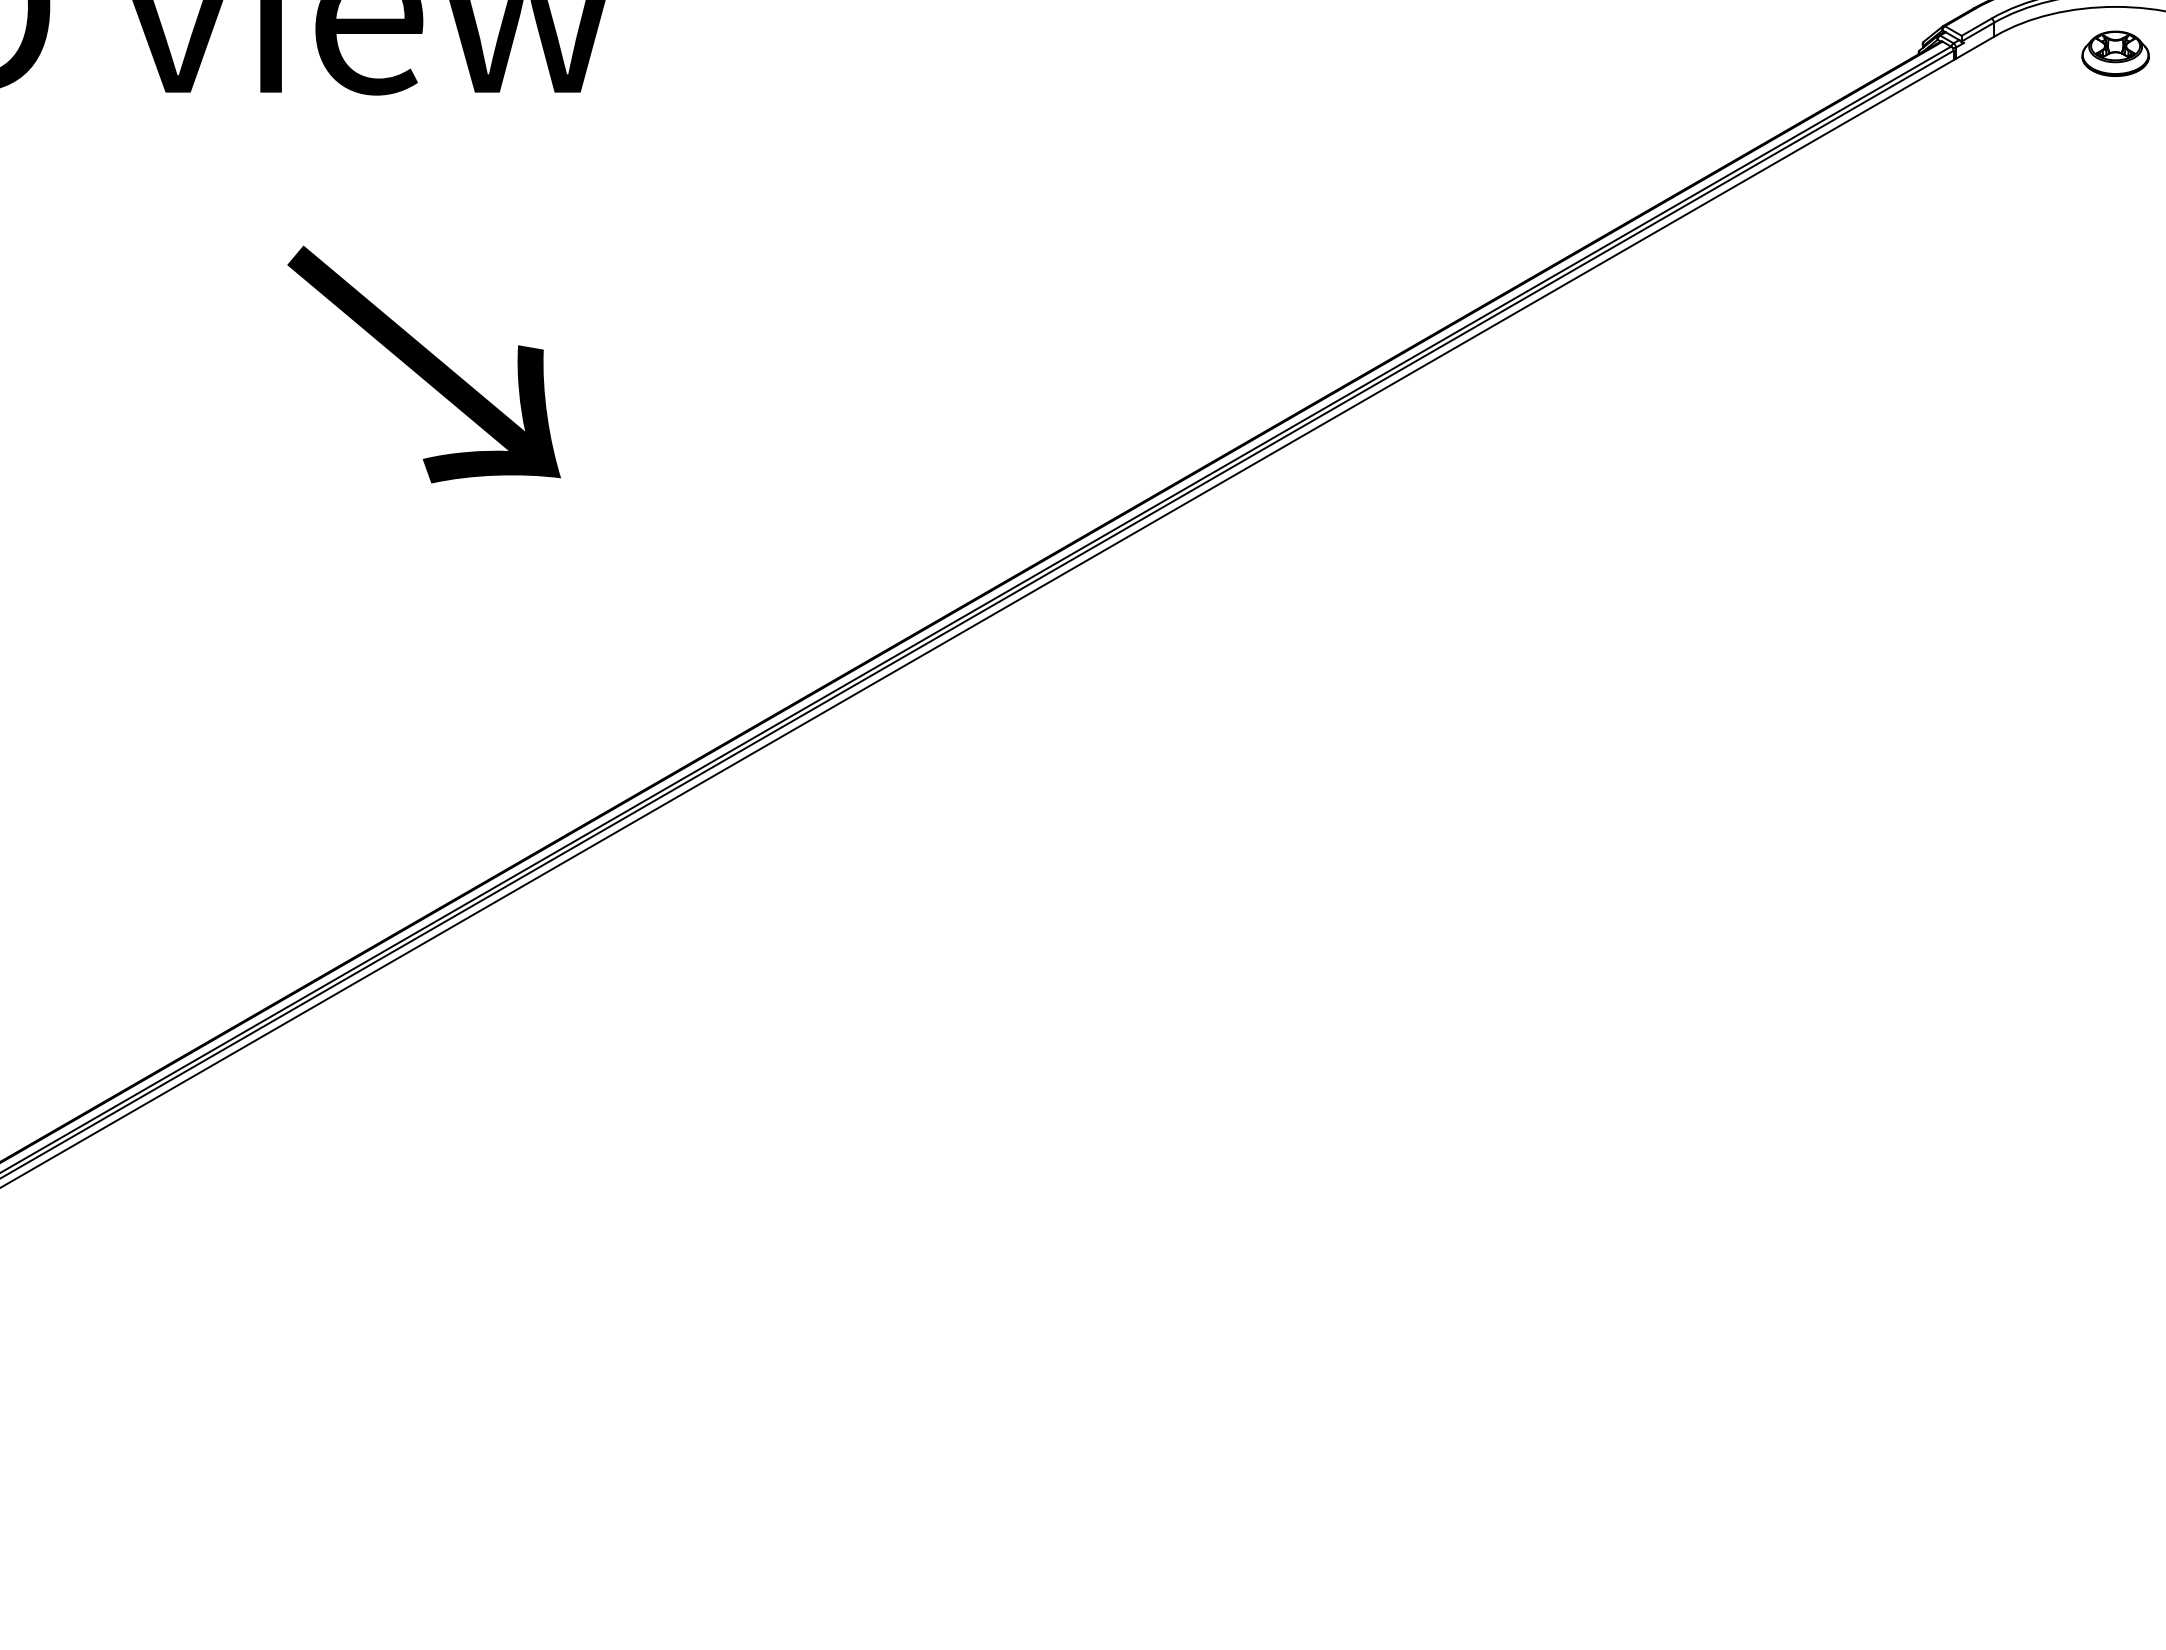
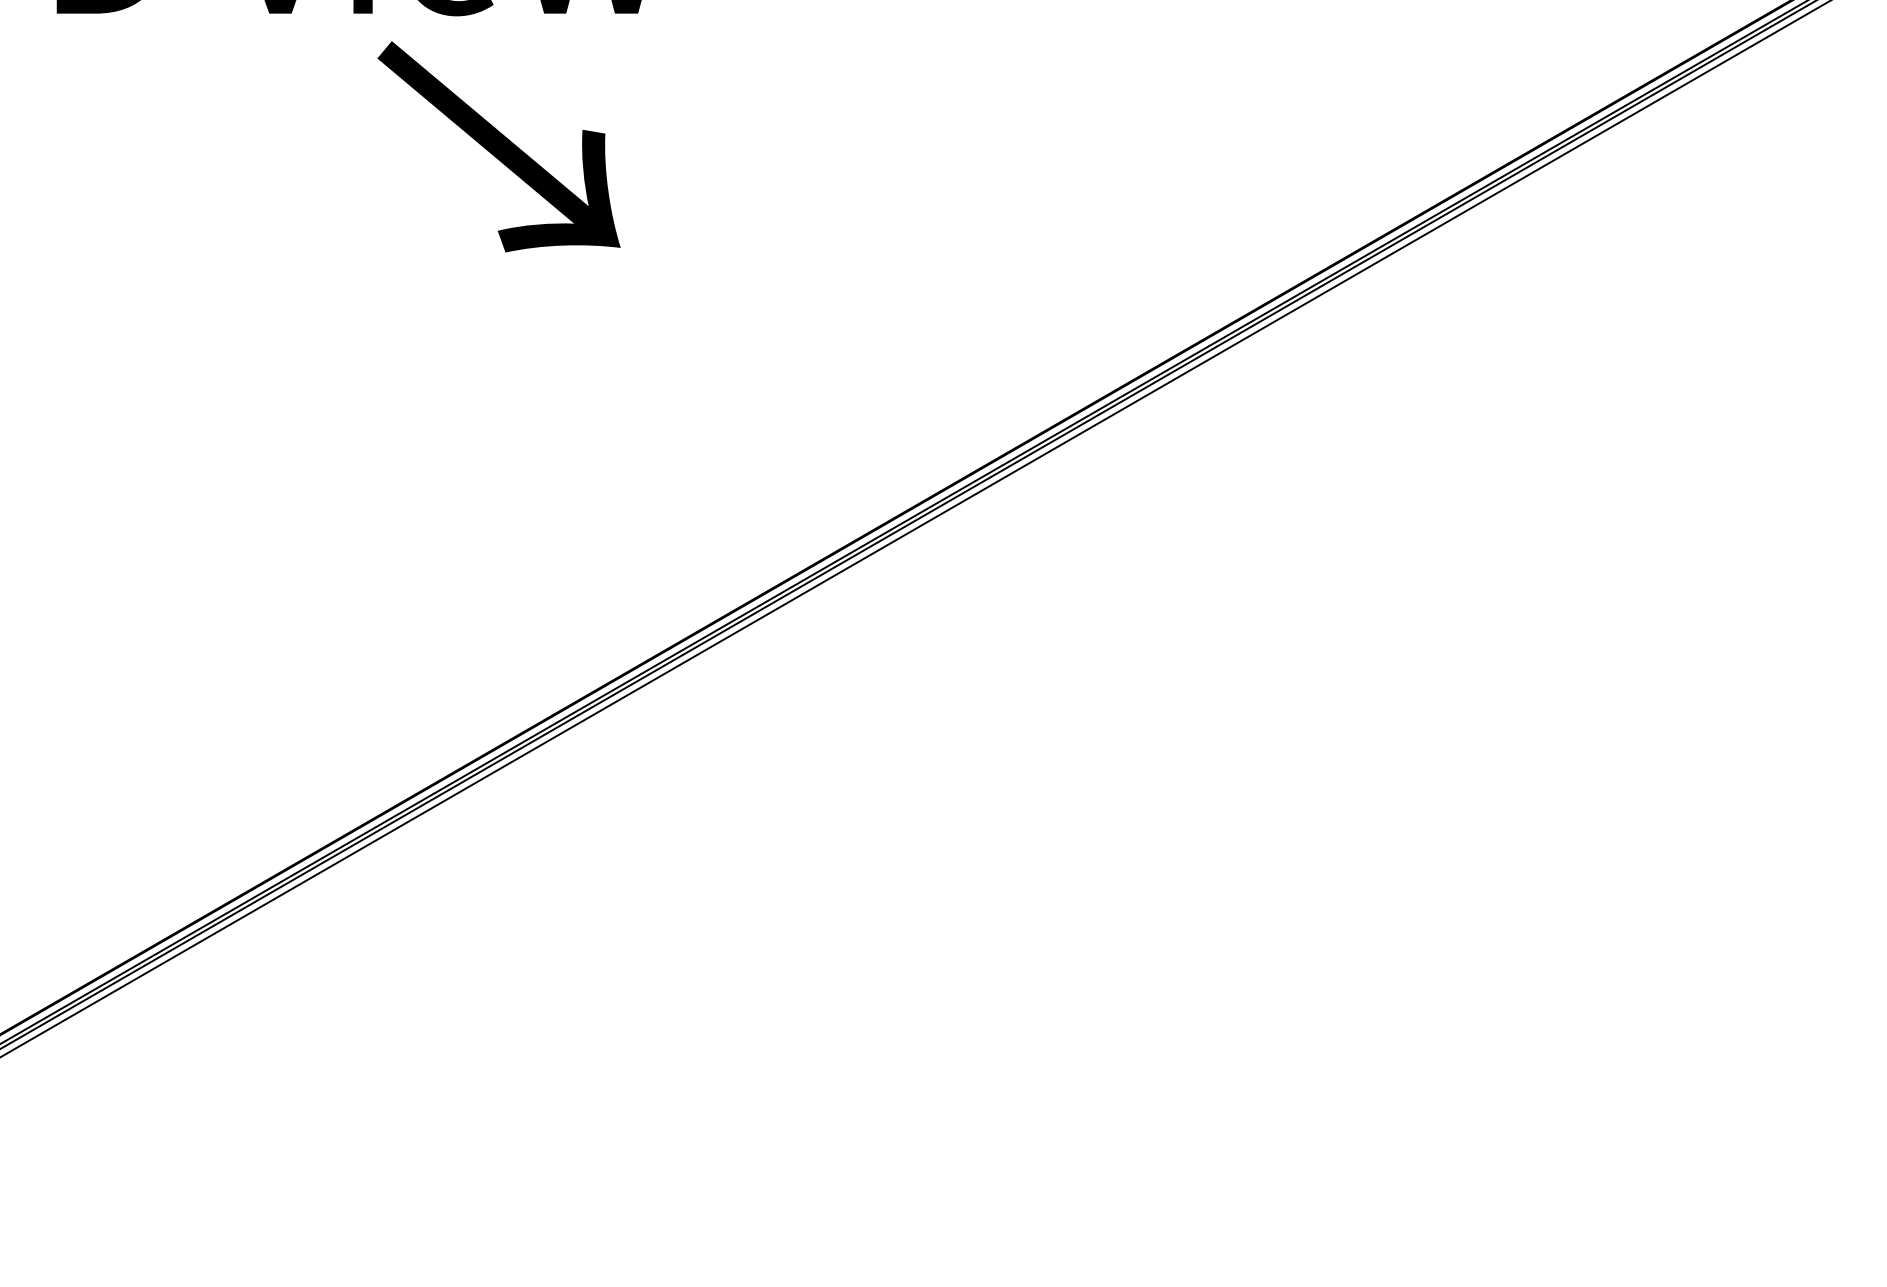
text: (423, 364) -> (498, 146), moved

